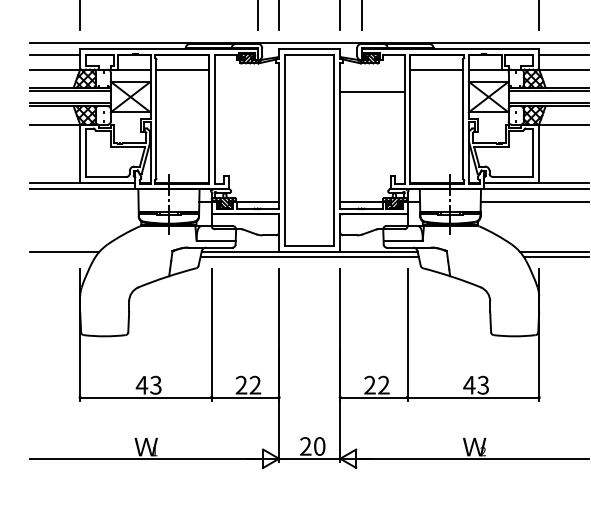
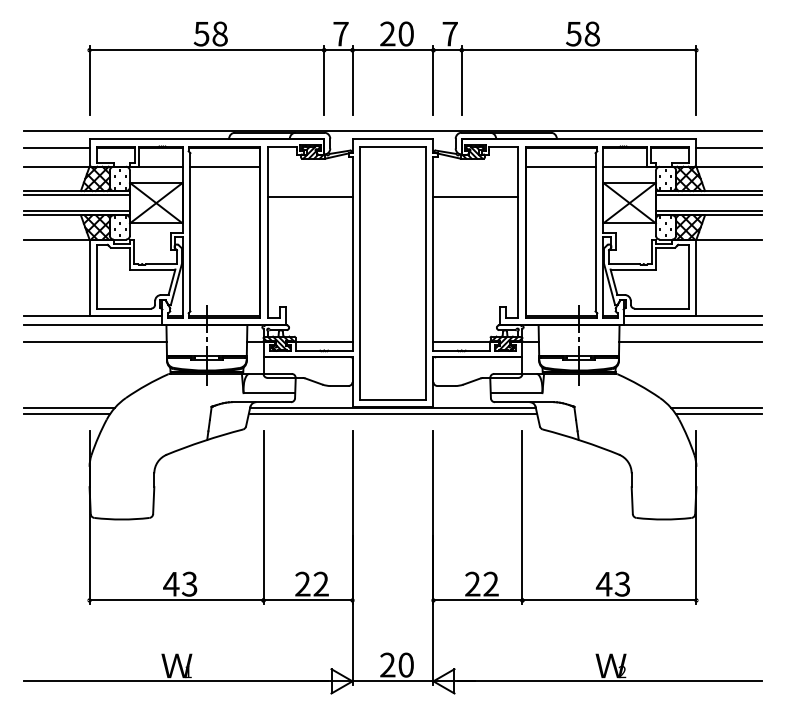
line: (246, 92) -> (309, 196), added
line: (83, 201) -> (94, 341), added
line: (62, 256) -> (66, 414), added

